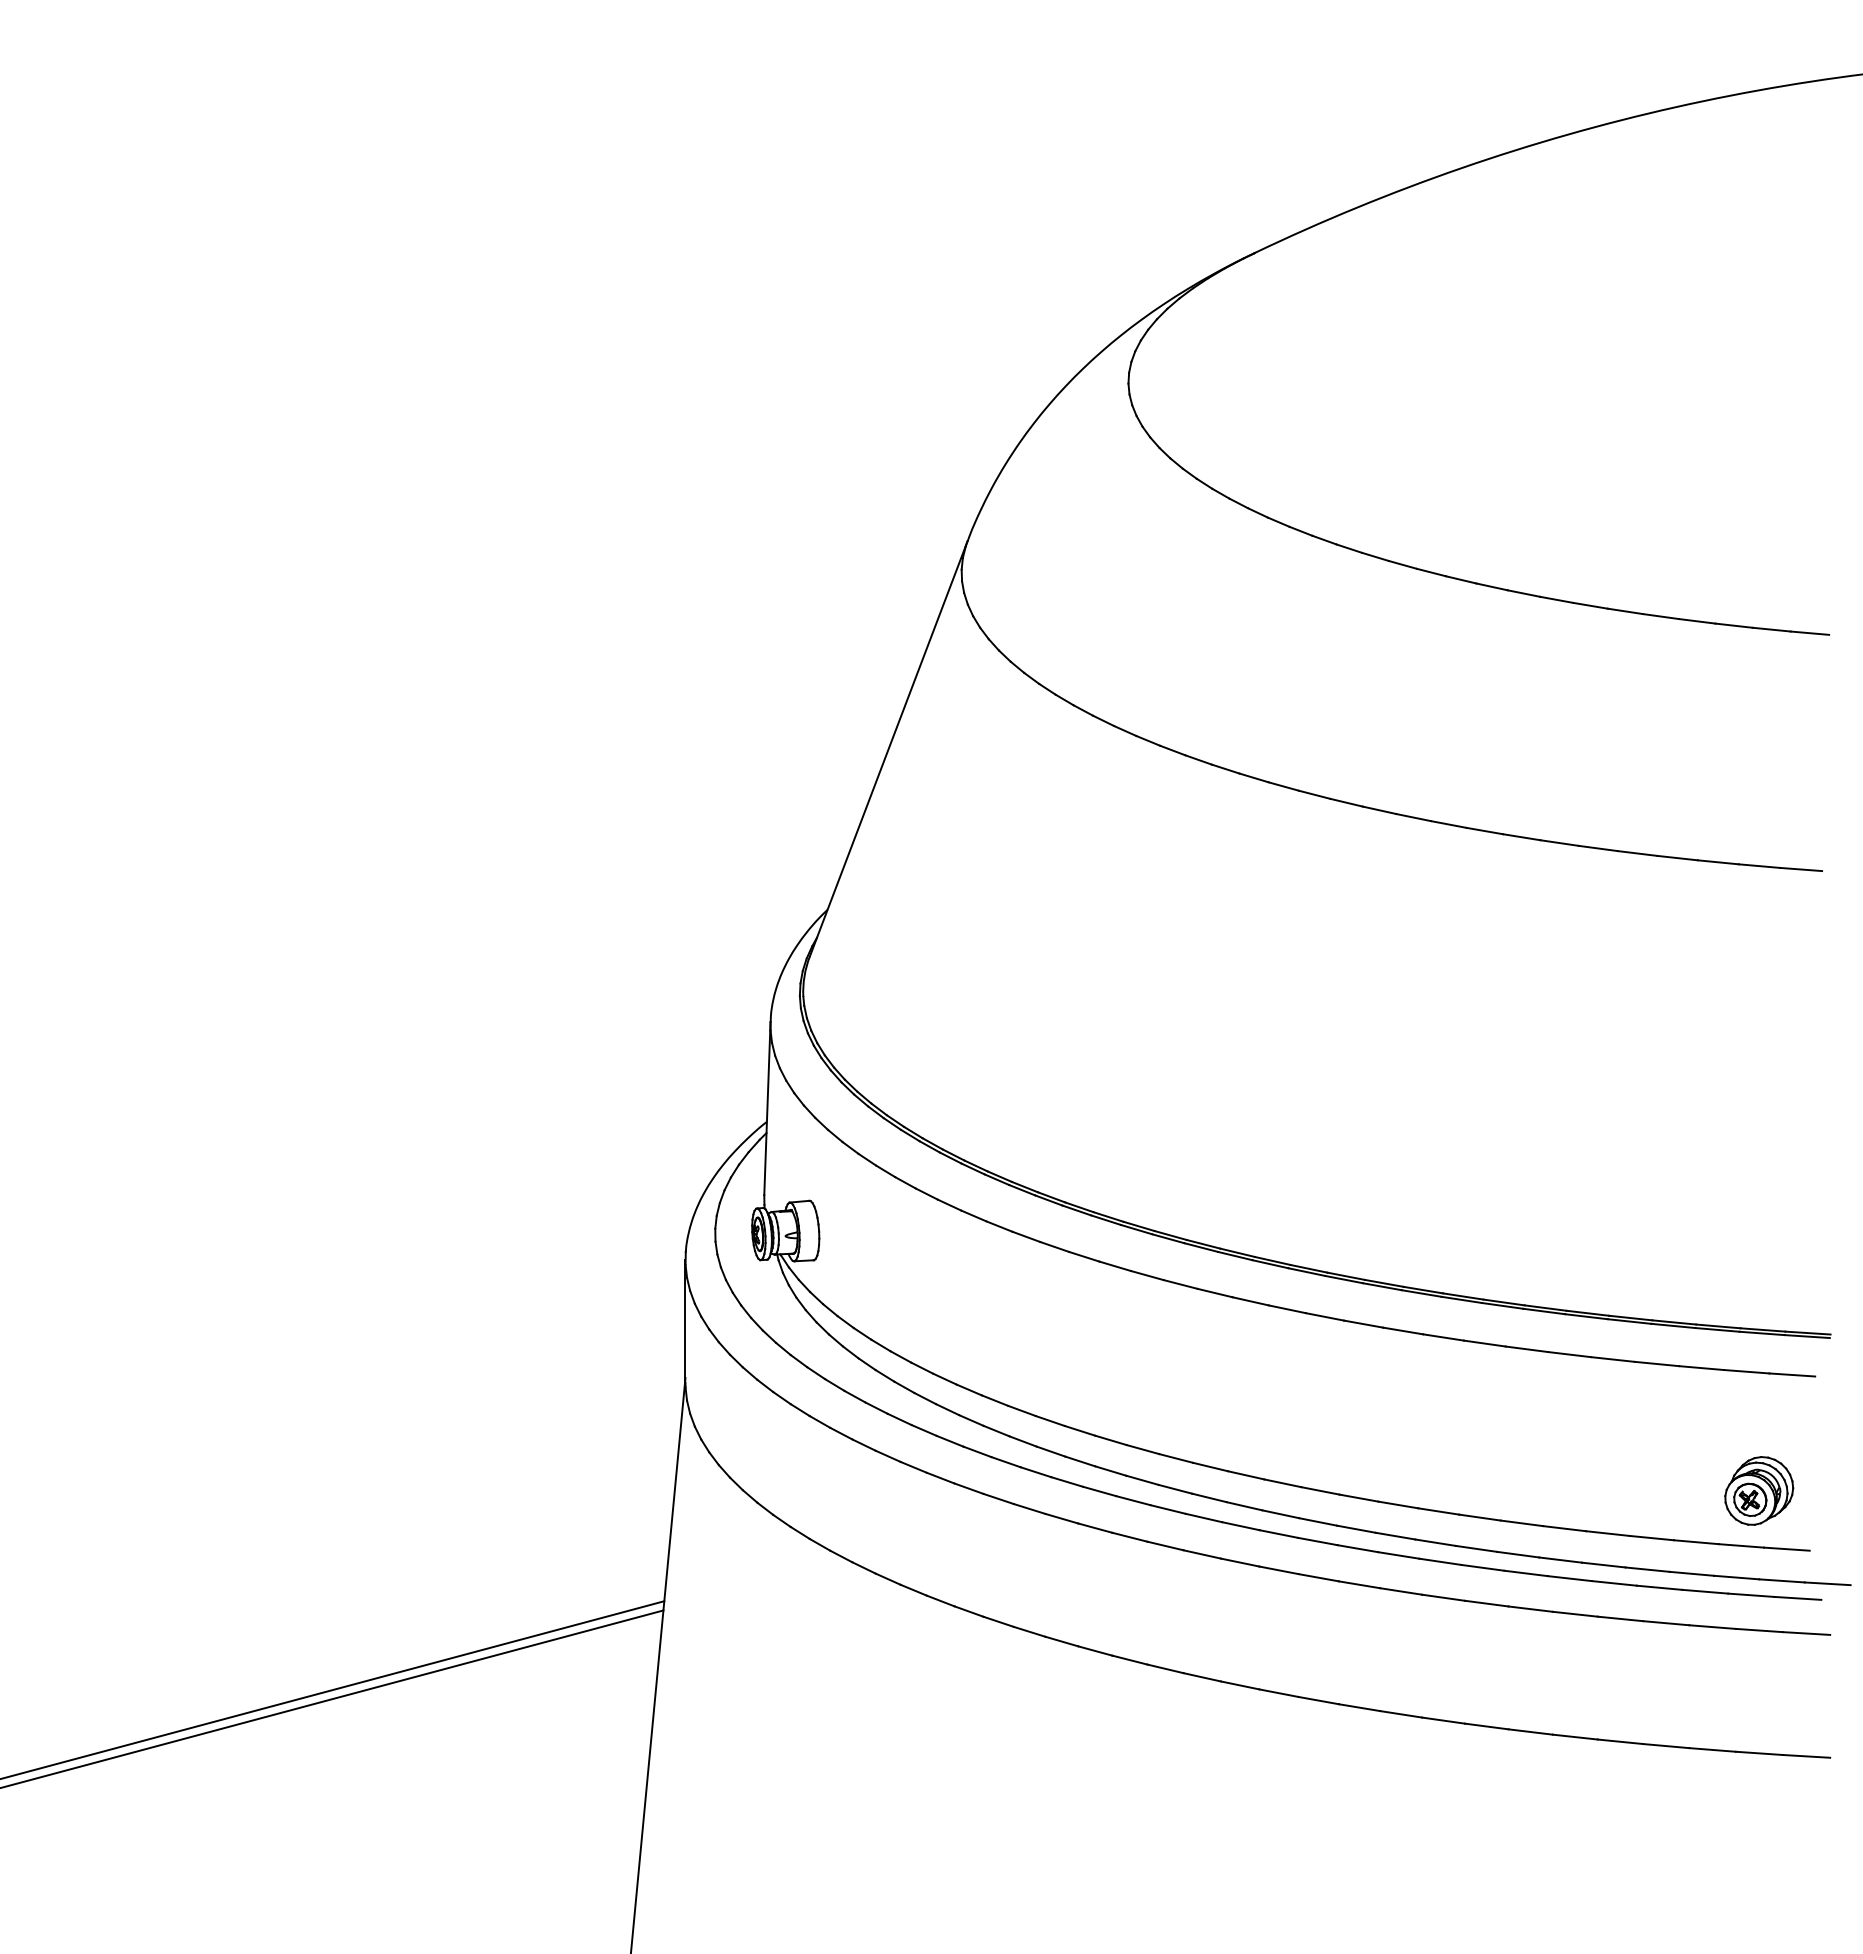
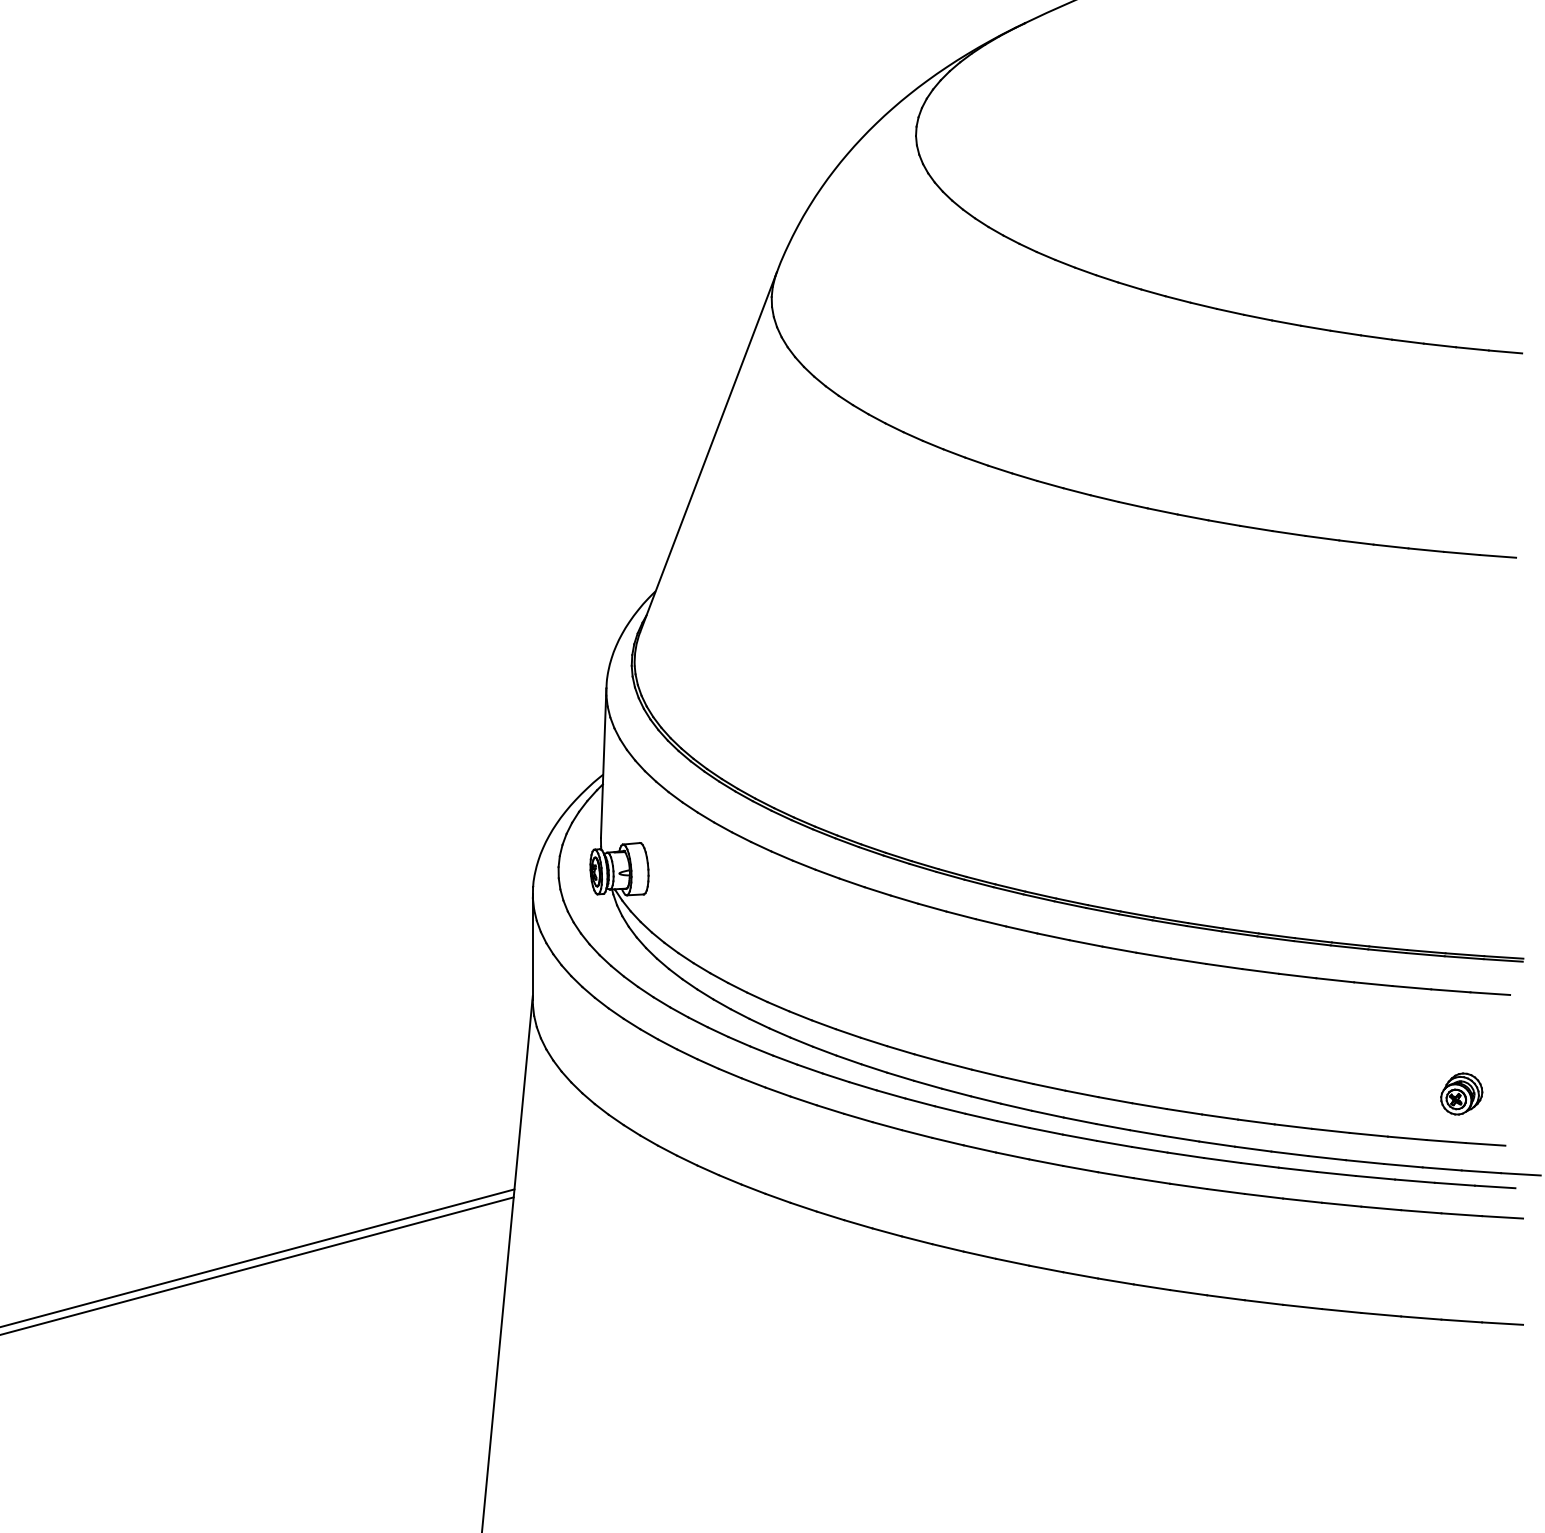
part: (1759, 1490) -> (1461, 1093), size x0.7

